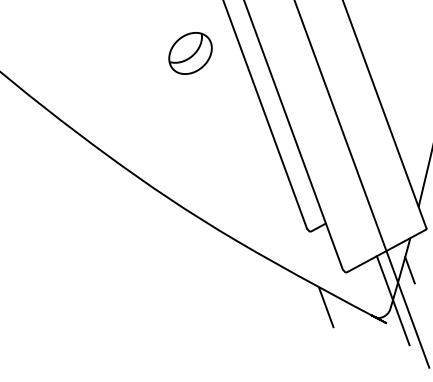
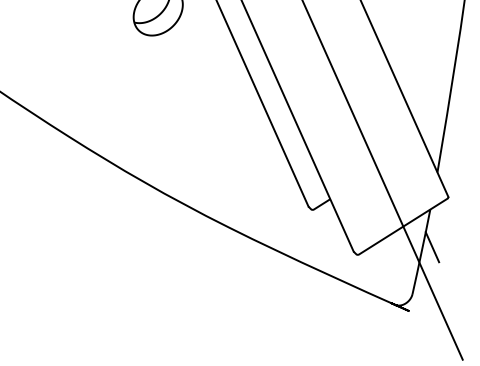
line: (392, 300) -> (414, 283), removed
line: (326, 307) -> (337, 297), removed

